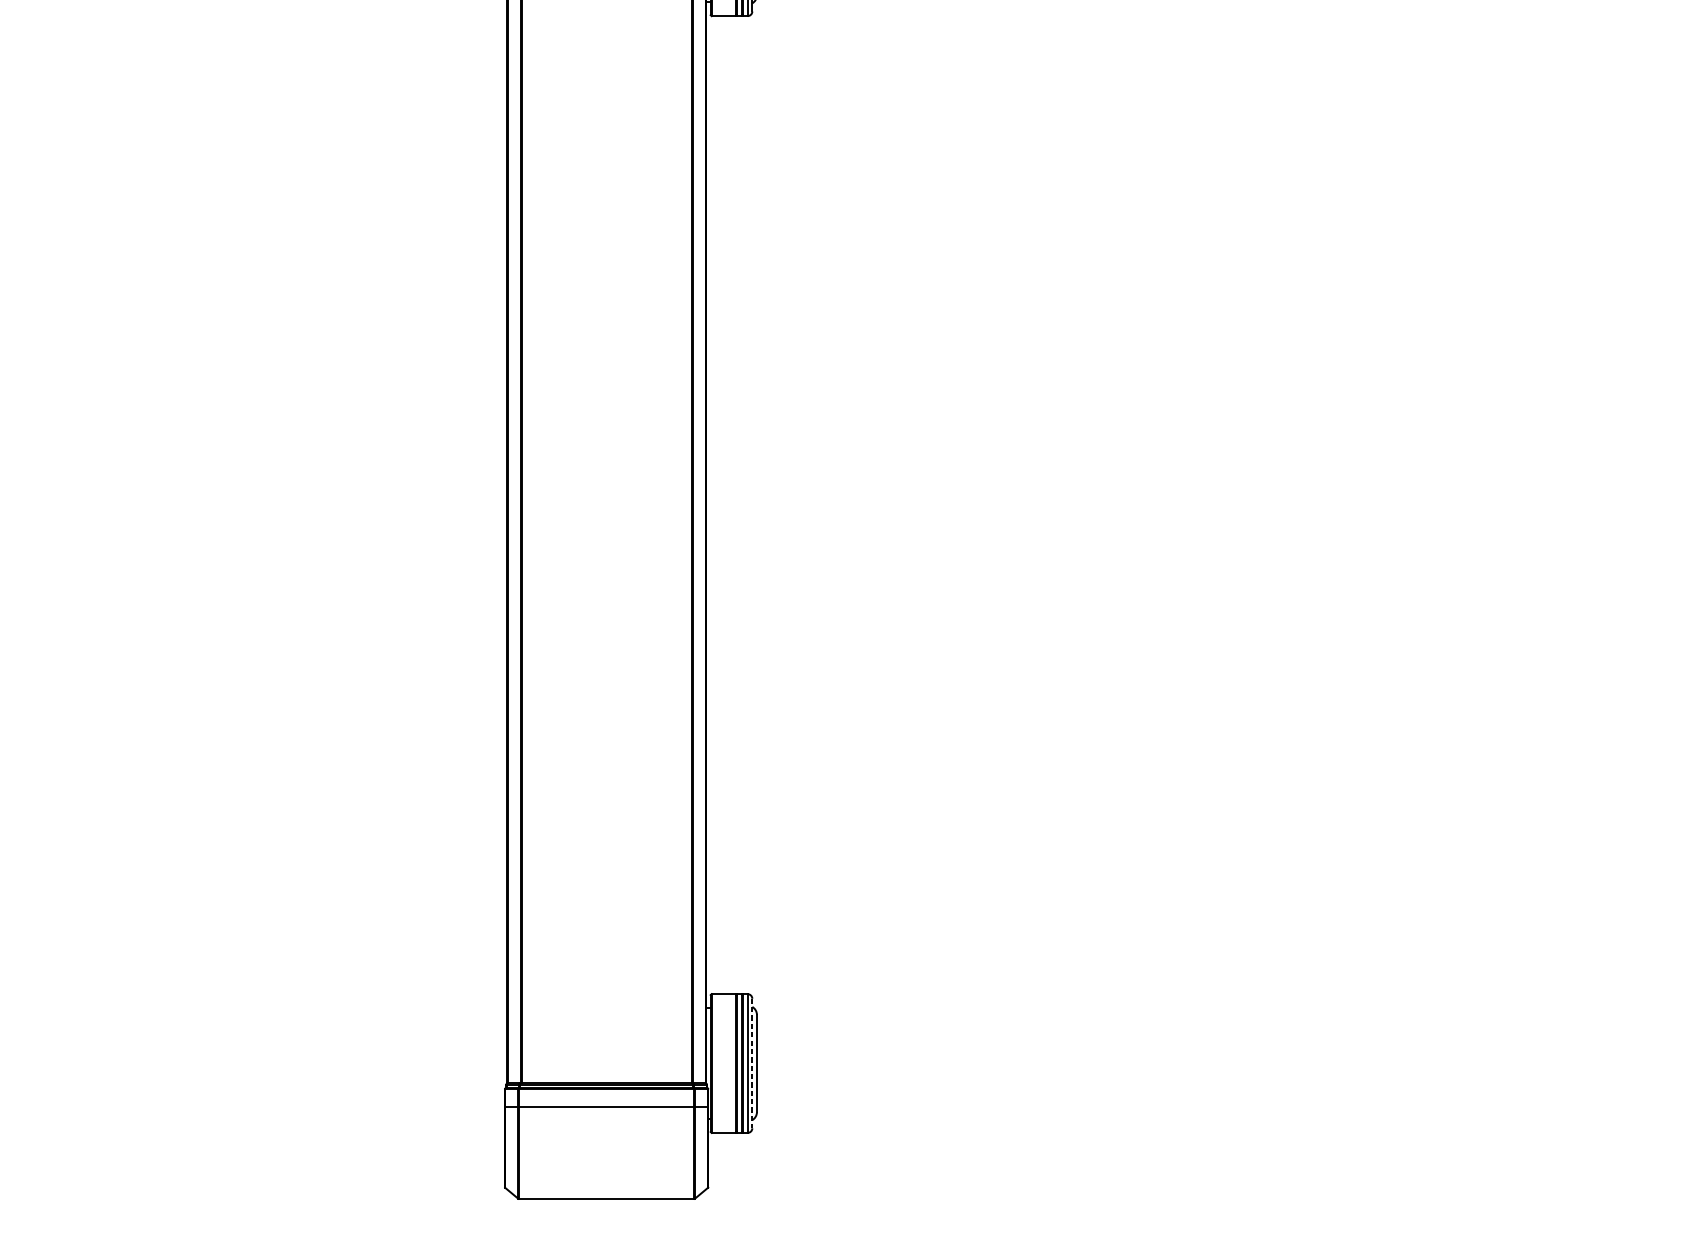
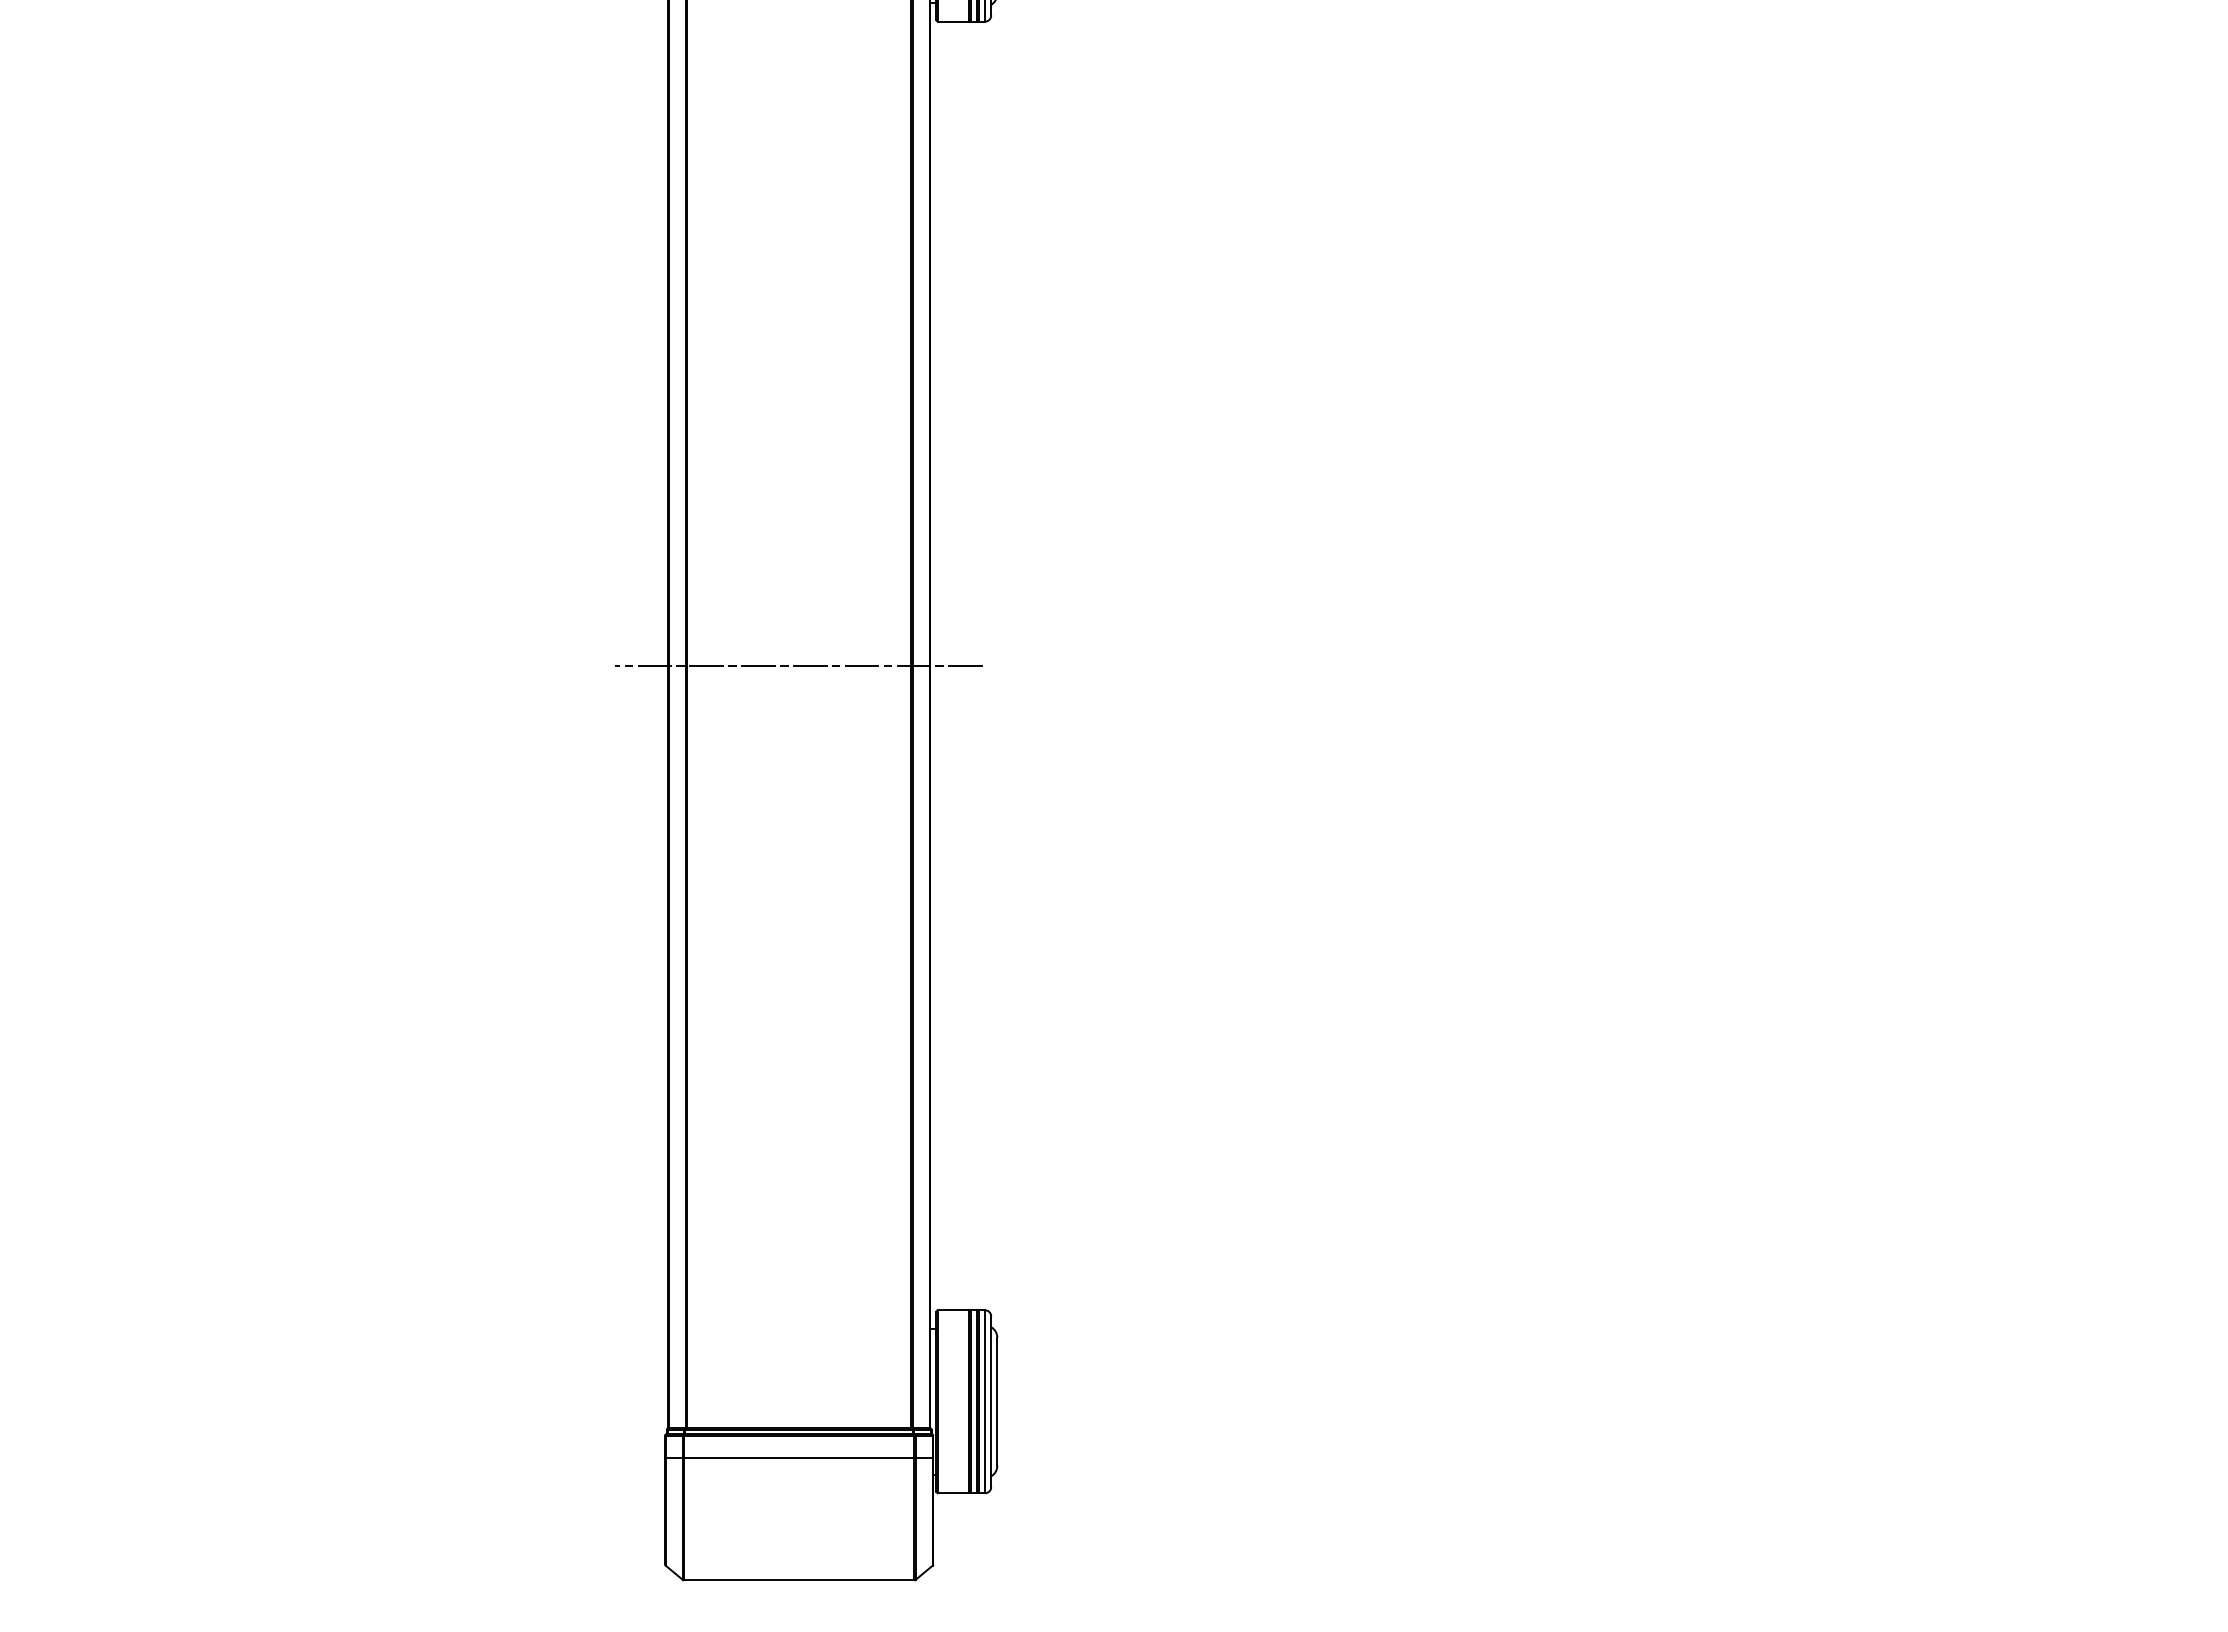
line: (606, 504) -> (798, 665), added
line: (752, 1064) -> (991, 1402), dashed -> solid

